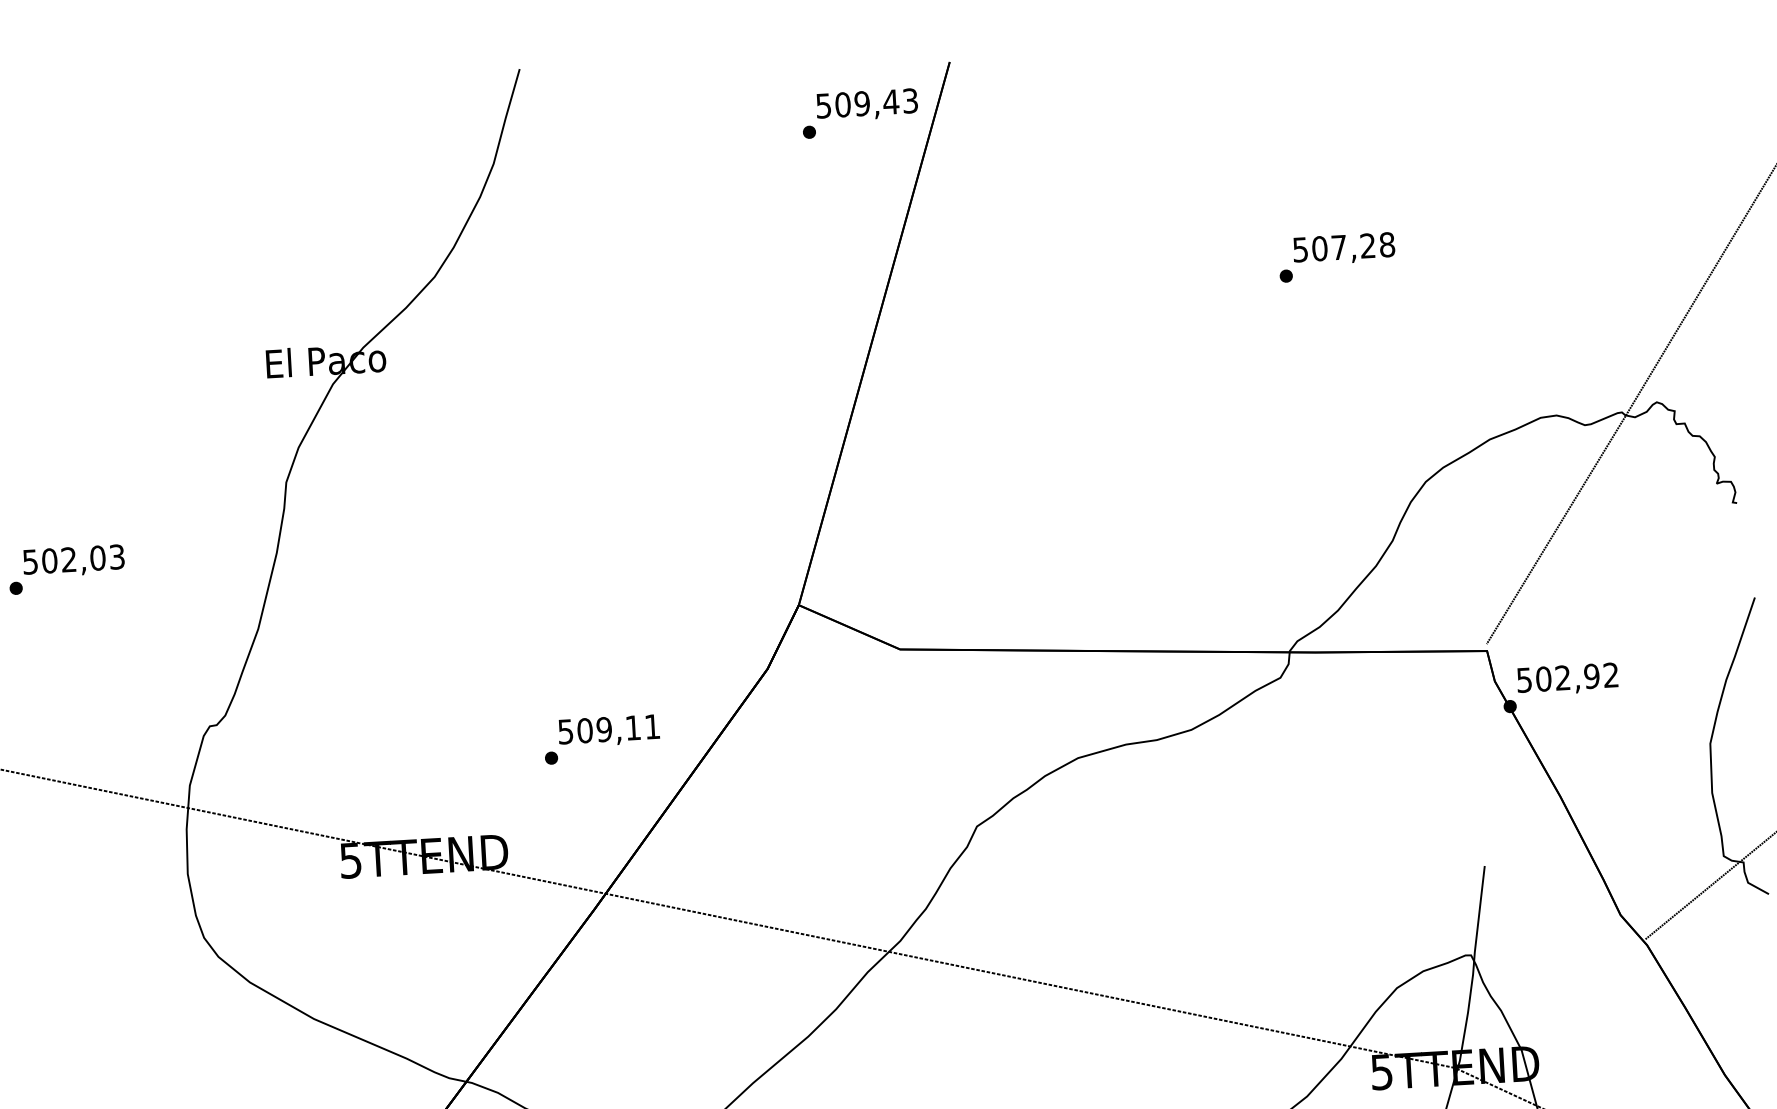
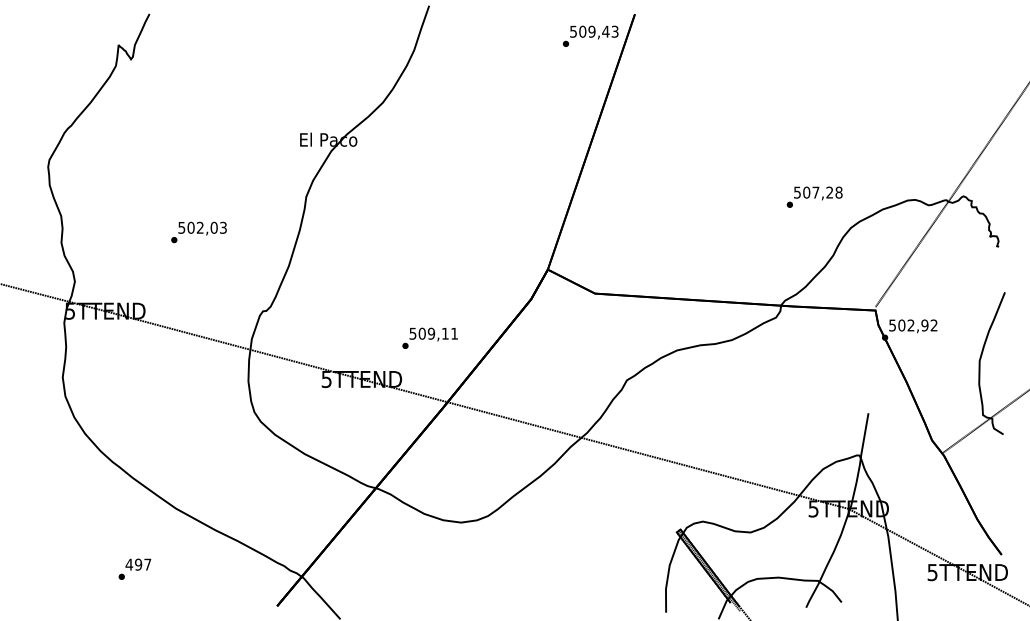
text: (1336, 255) -> (814, 196), moved
text: (600, 737) -> (429, 337), moved

